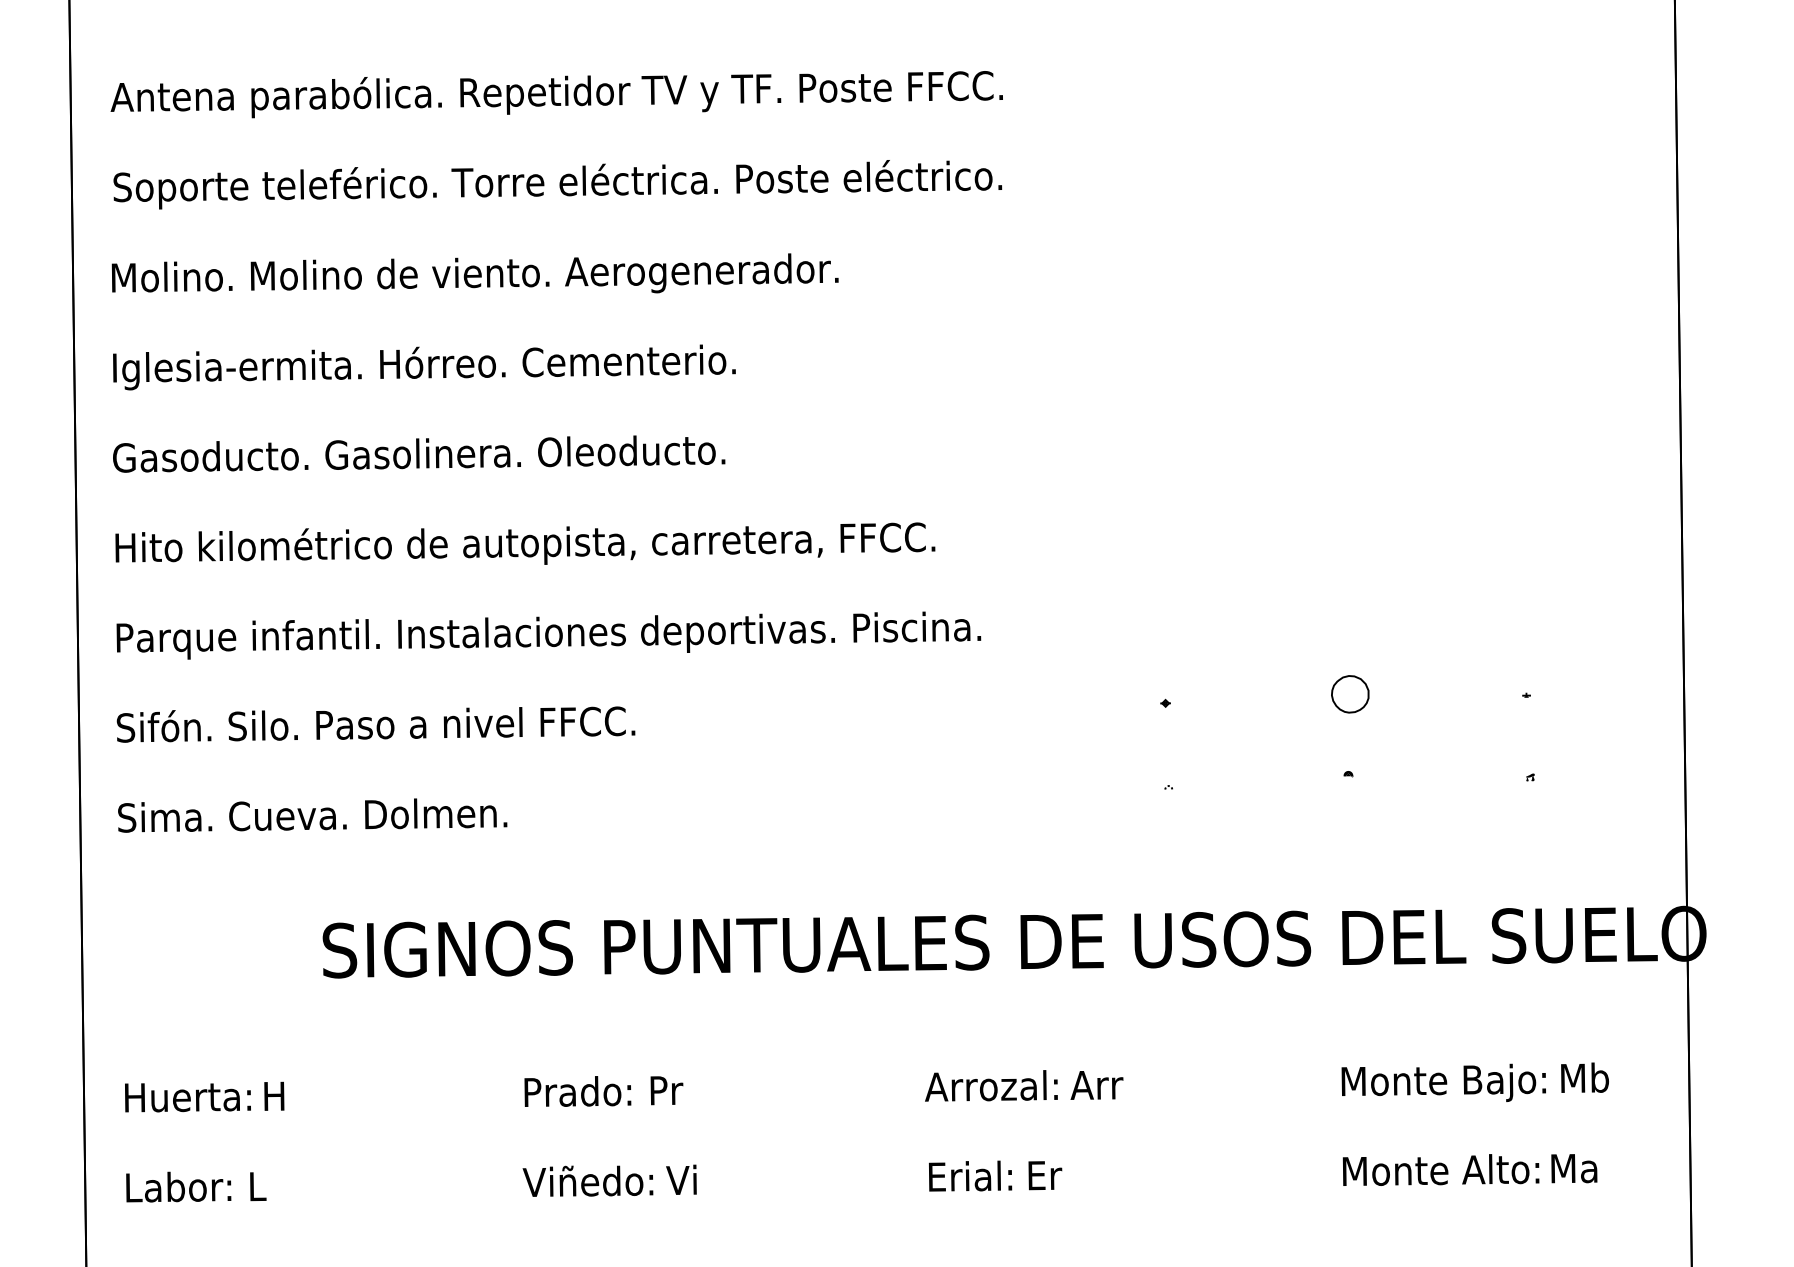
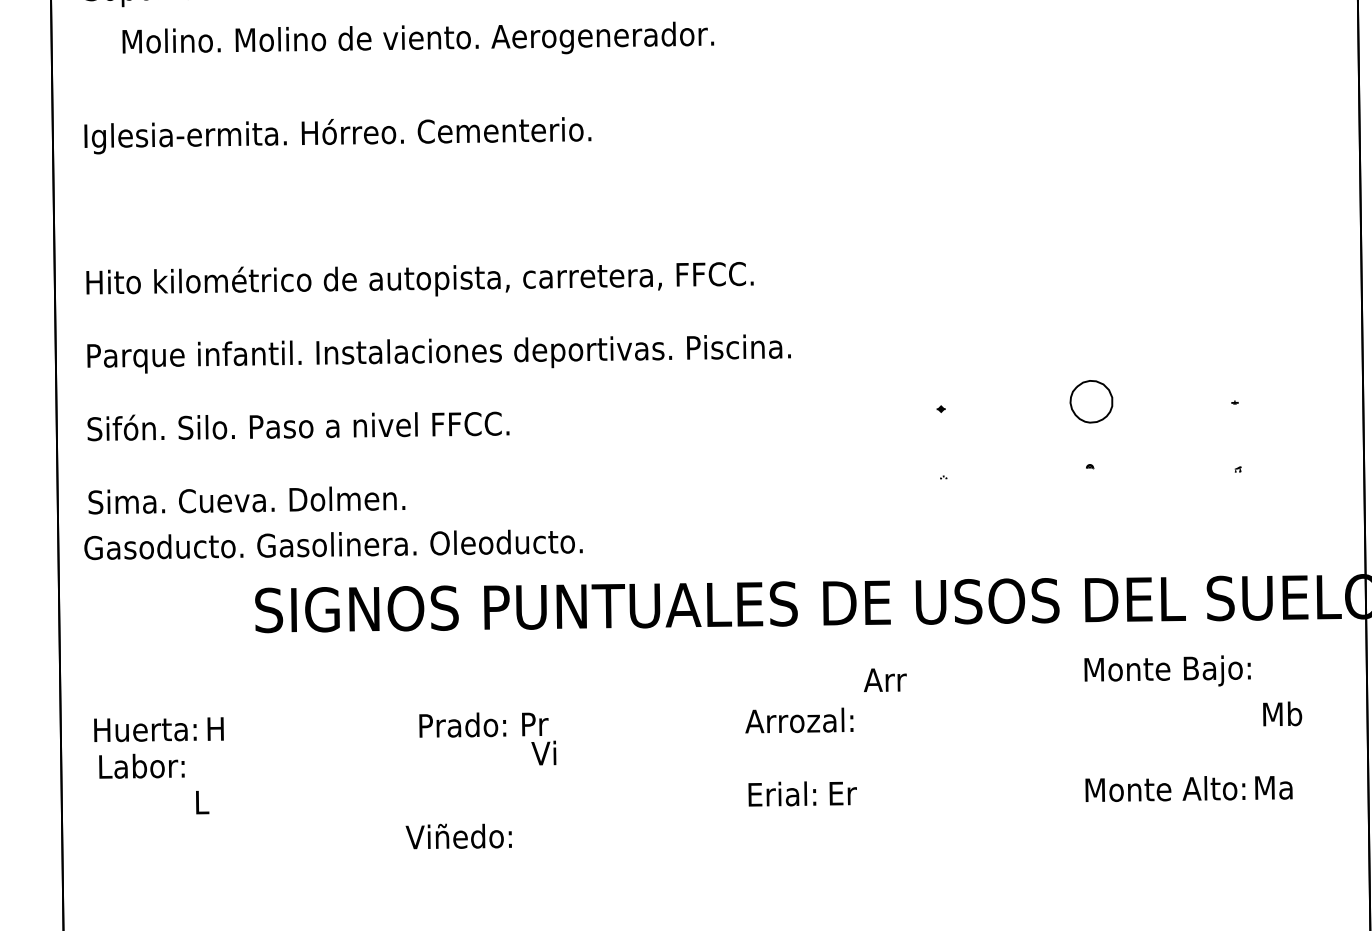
text: (474, 273) -> (417, 38), moved
text: (419, 453) -> (333, 544), moved
part: (1350, 694) -> (1091, 401), size x1.4
text: (1443, 1082) -> (1167, 670), moved
text: (1096, 1085) -> (884, 680), moved
text: (681, 1179) -> (543, 752), moved
text: (587, 1180) -> (458, 835), moved
text: (178, 1186) -> (141, 765), moved

